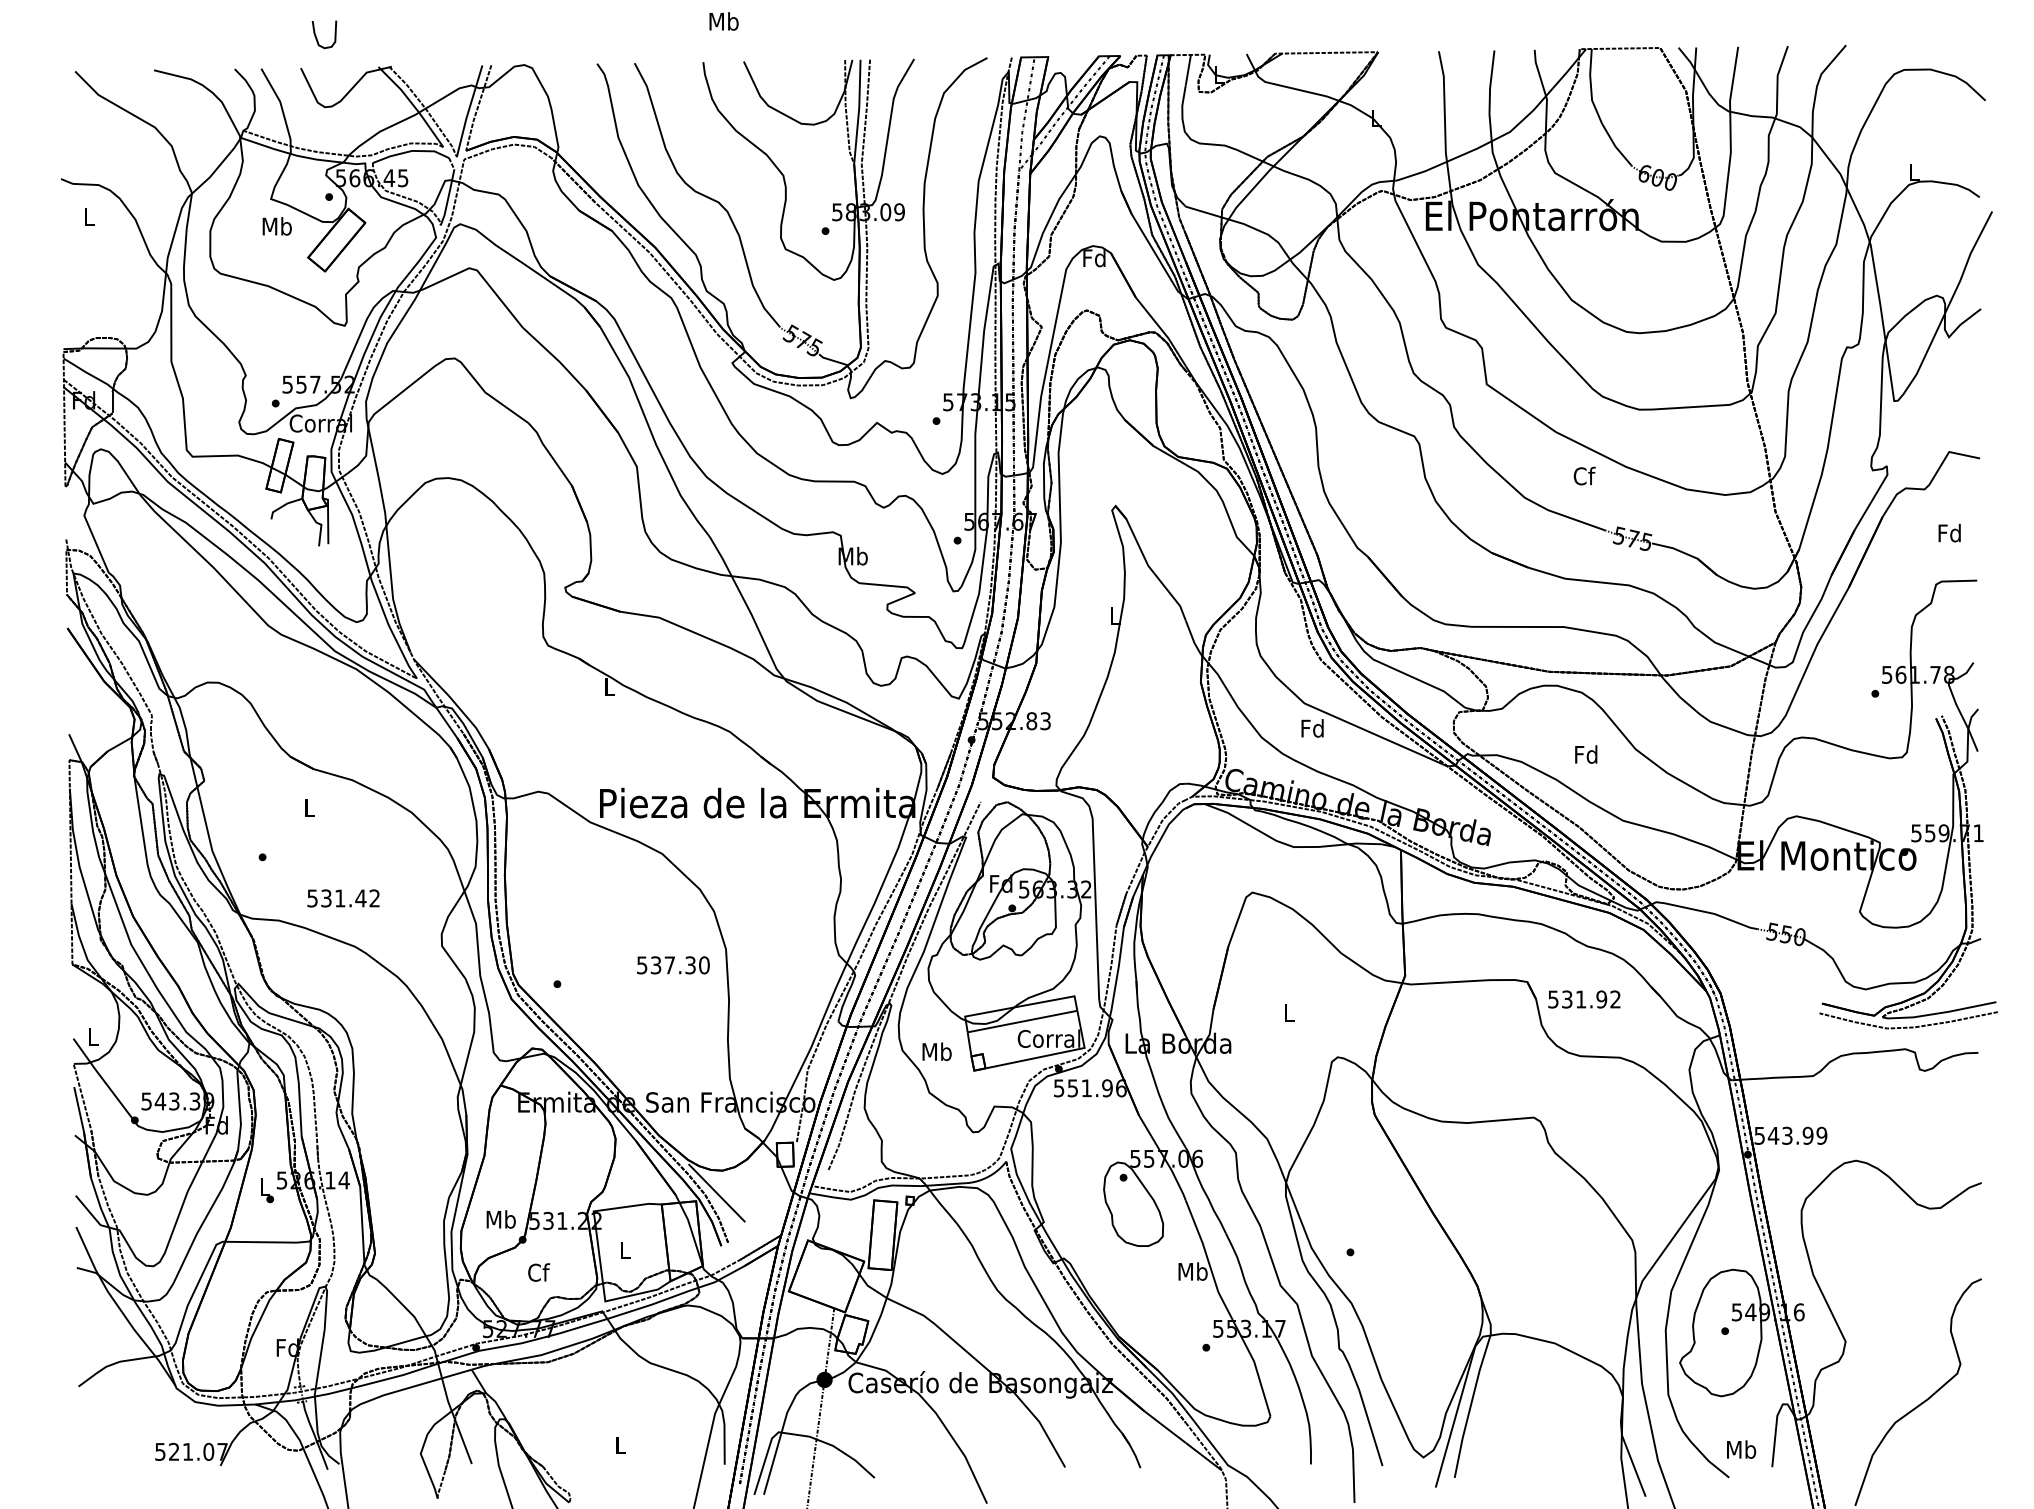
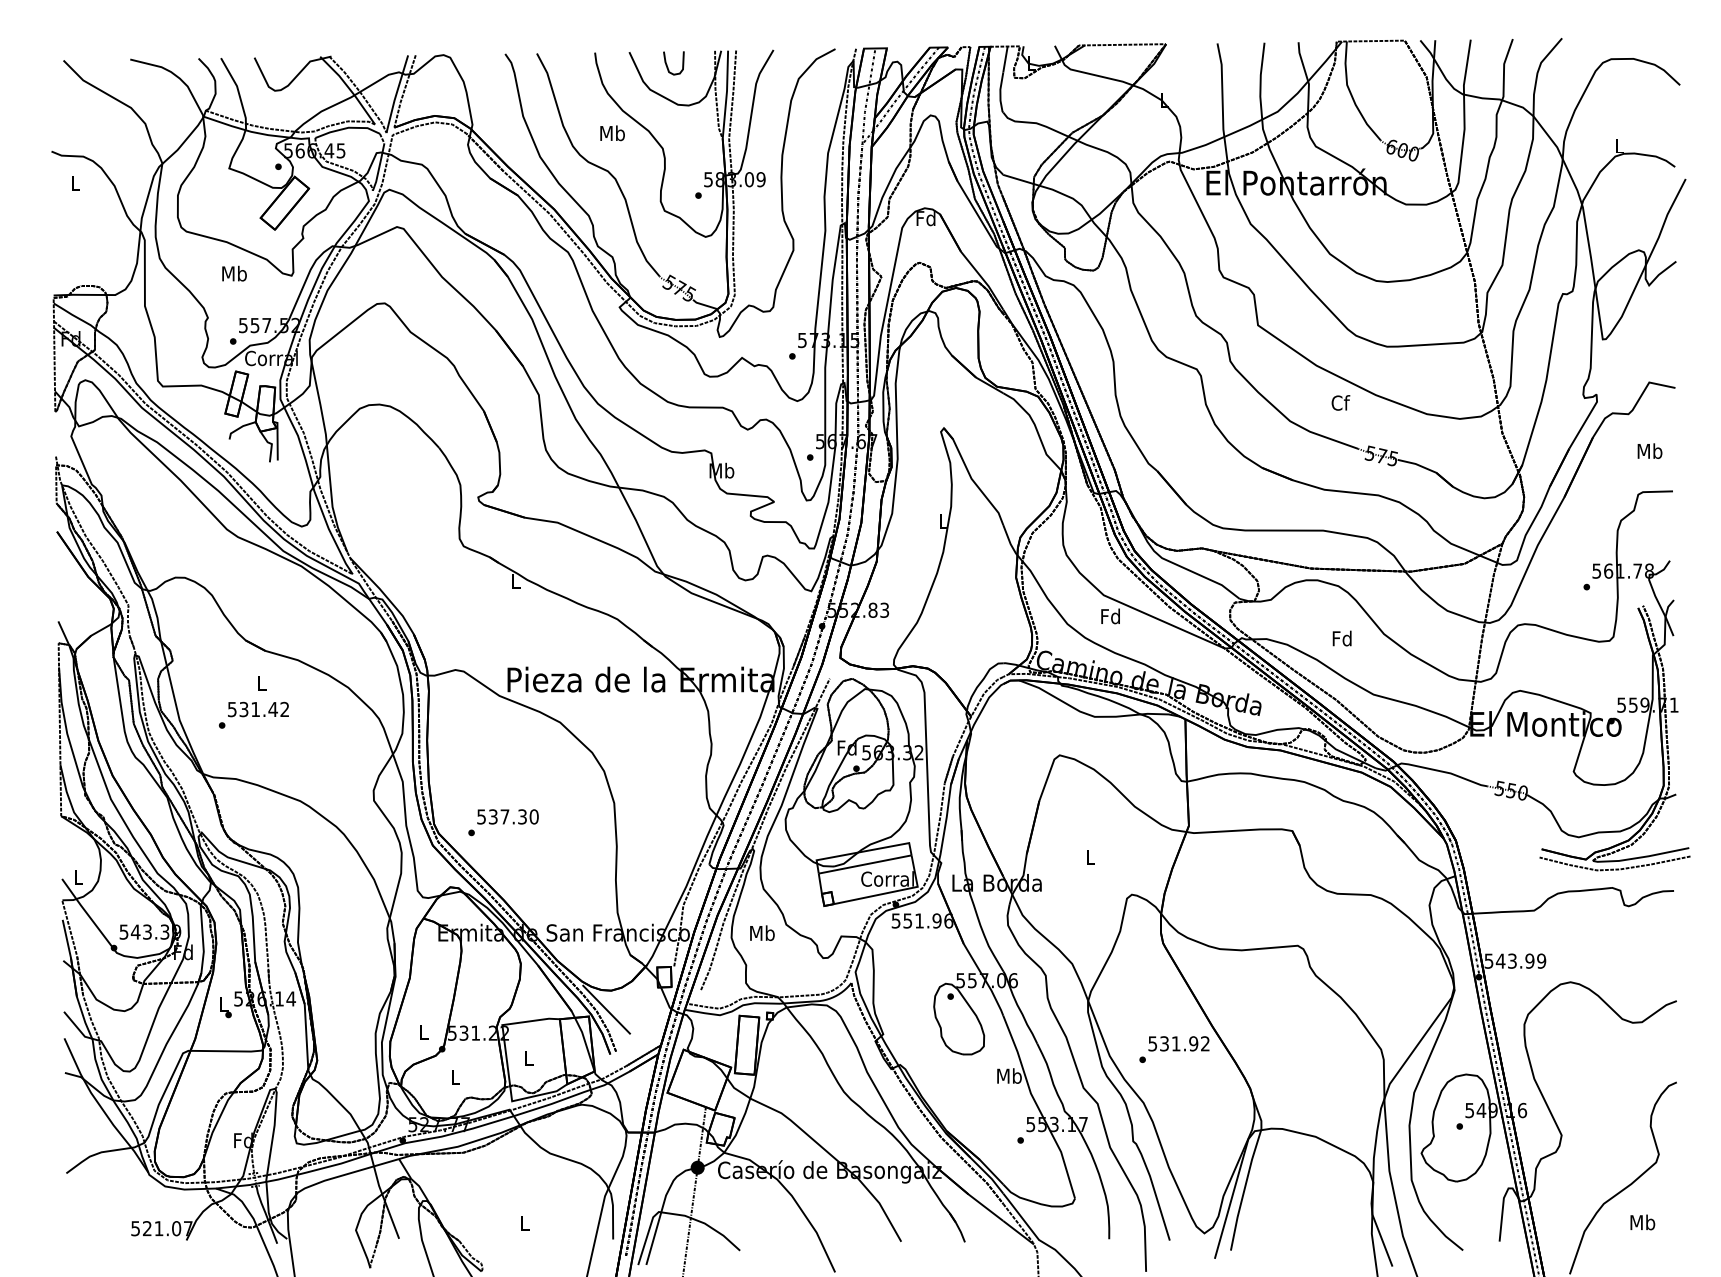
text: (723, 21) -> (612, 133), moved
curve: (316, 35) -> (667, 63), moved
text: (276, 226) -> (233, 273), moved
text: (1949, 532) -> (1649, 450), Fd -> Mb
text: (343, 898) -> (258, 709), moved
text: (673, 965) -> (508, 817), moved
text: (1584, 999) -> (1179, 1043), moved
text: (936, 1051) -> (761, 932), moved
text: (500, 1219) -> (423, 1031), Mb -> L
text: (539, 1272) -> (456, 1076), Cf -> L
text: (1741, 1449) -> (1642, 1222), moved

